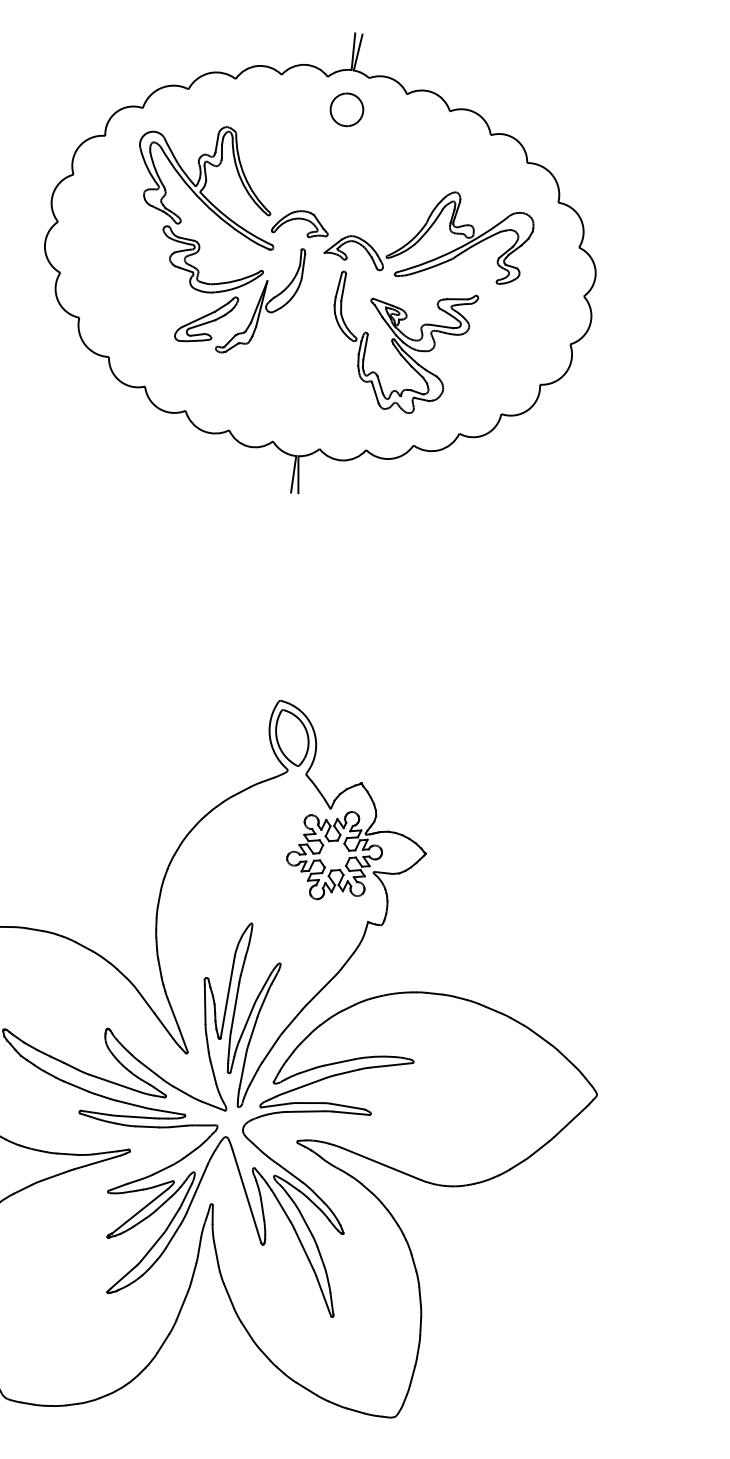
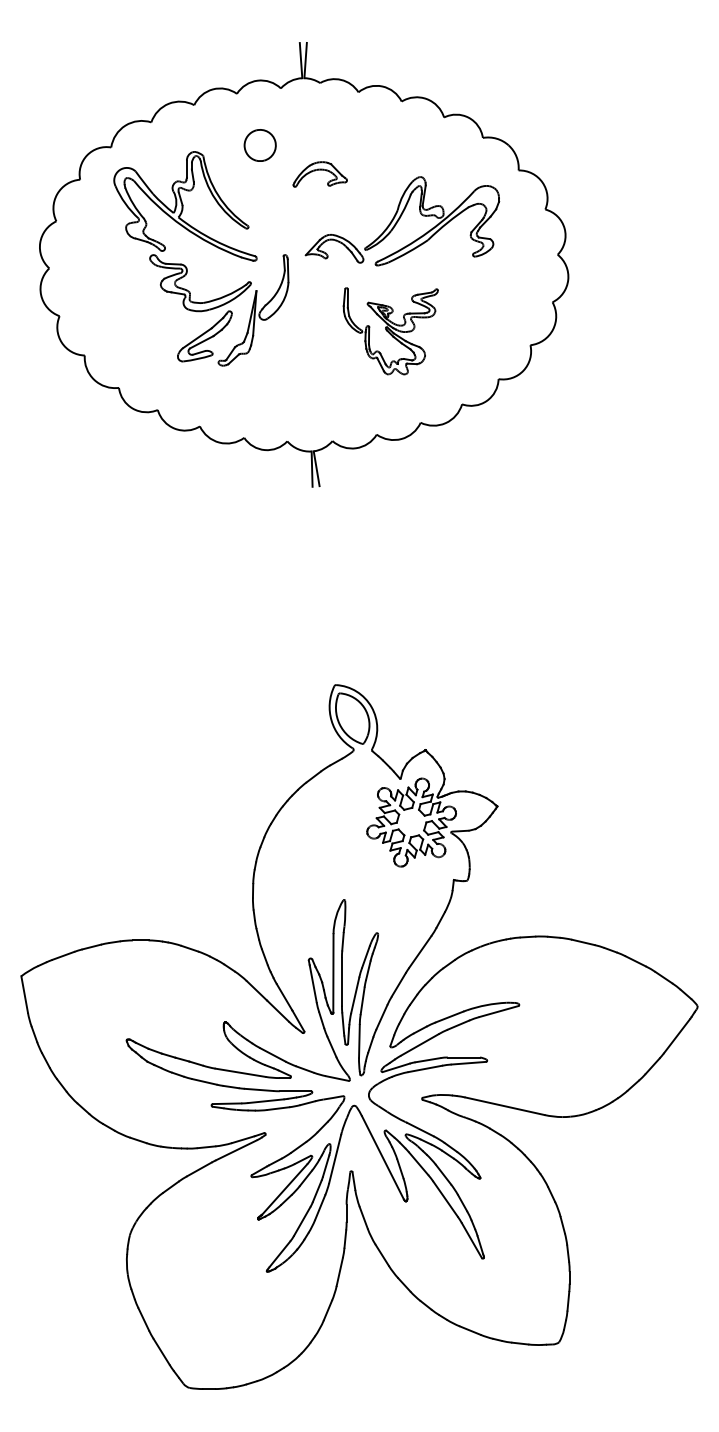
part: (346, 109) -> (259, 145), moved
part: (300, 223) -> (319, 174), moved
part: (398, 345) -> (390, 330), size x0.7

